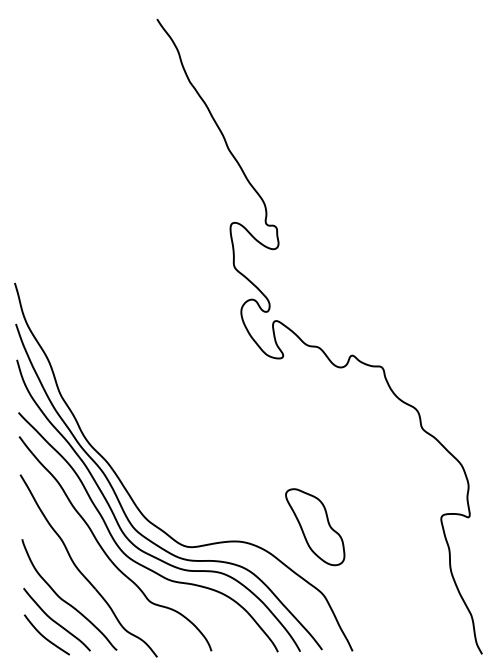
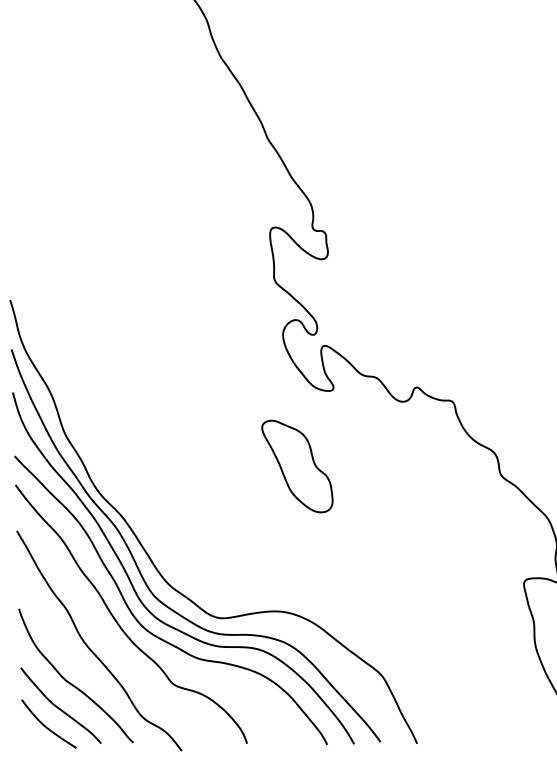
part: (315, 527) -> (297, 466), moved

